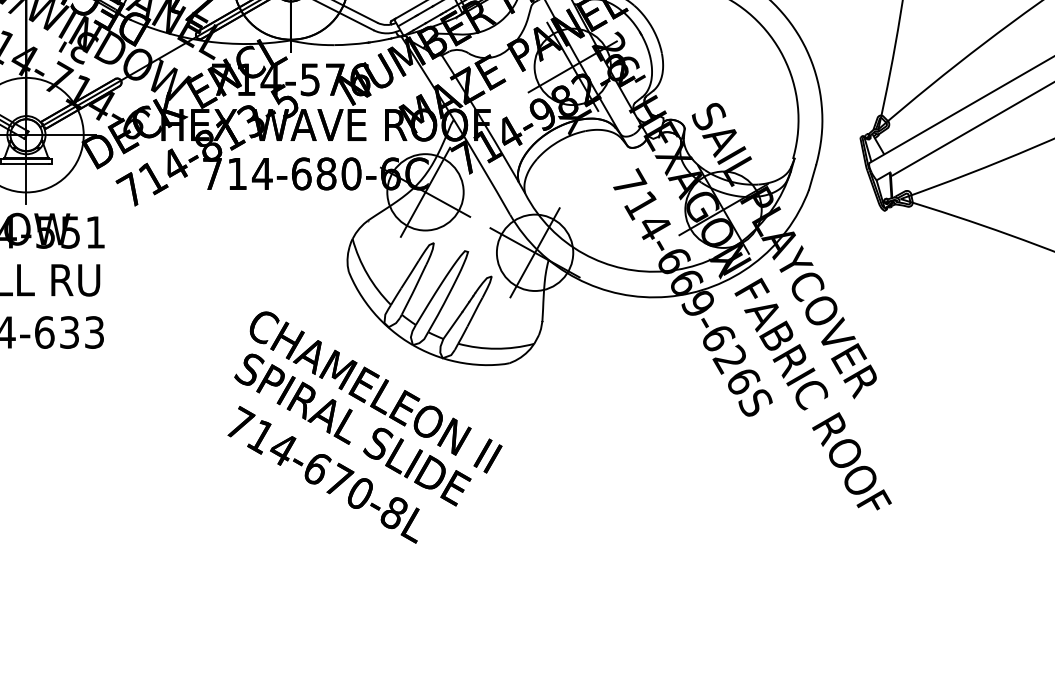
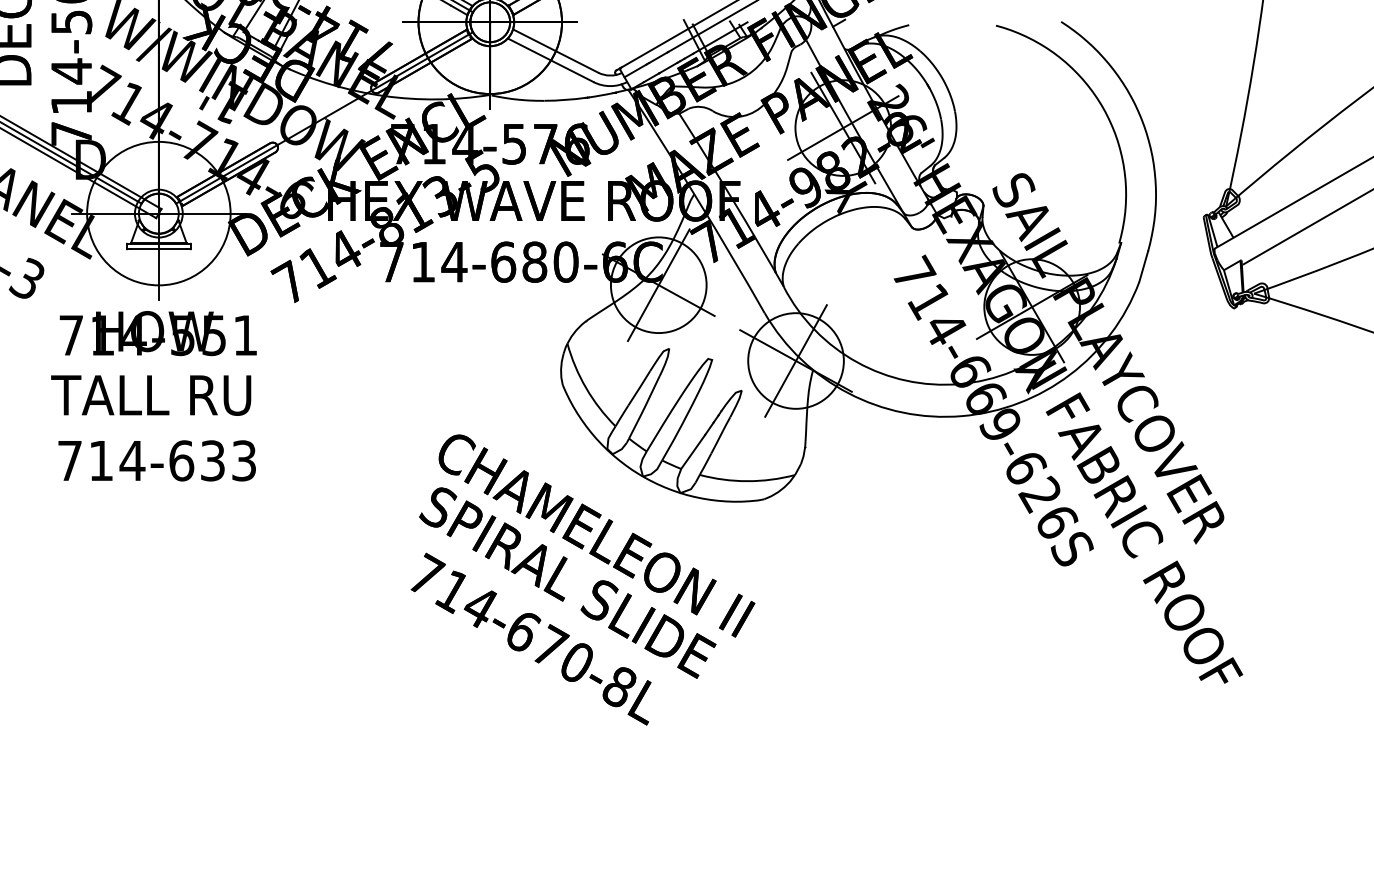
text: (84, 47) -> (231, 103), 3' -> 1'

